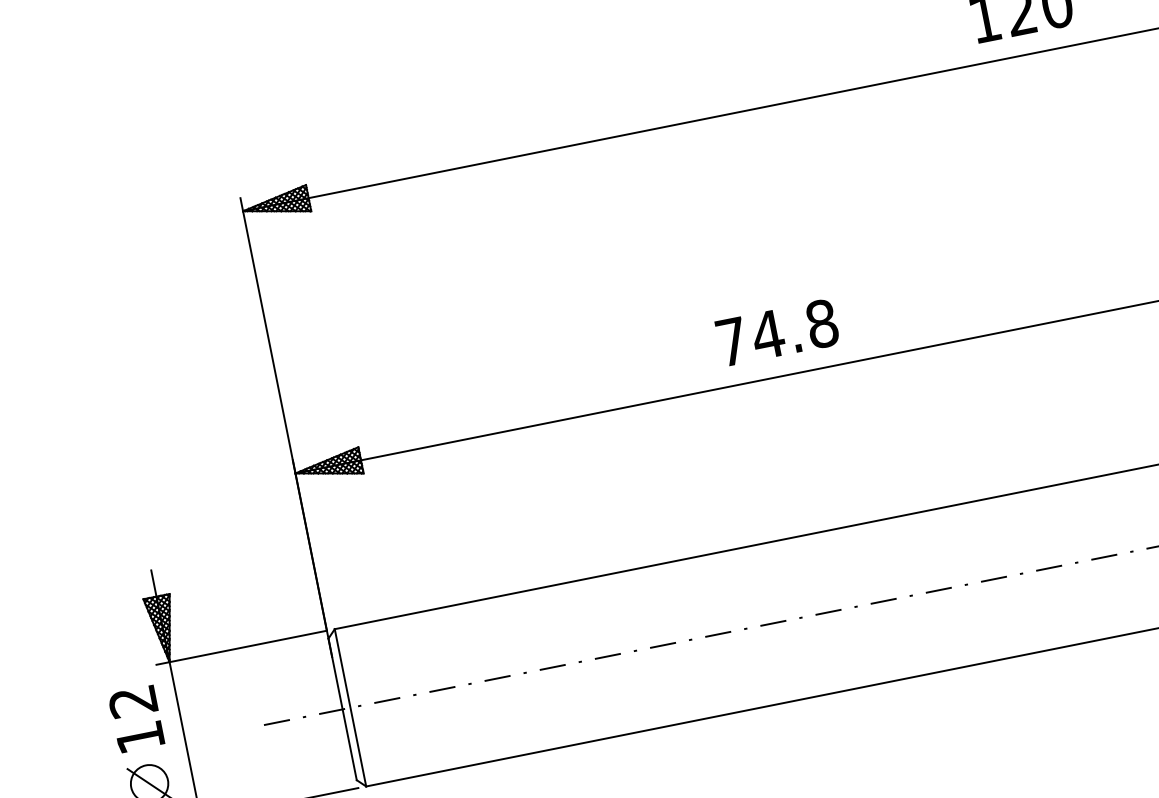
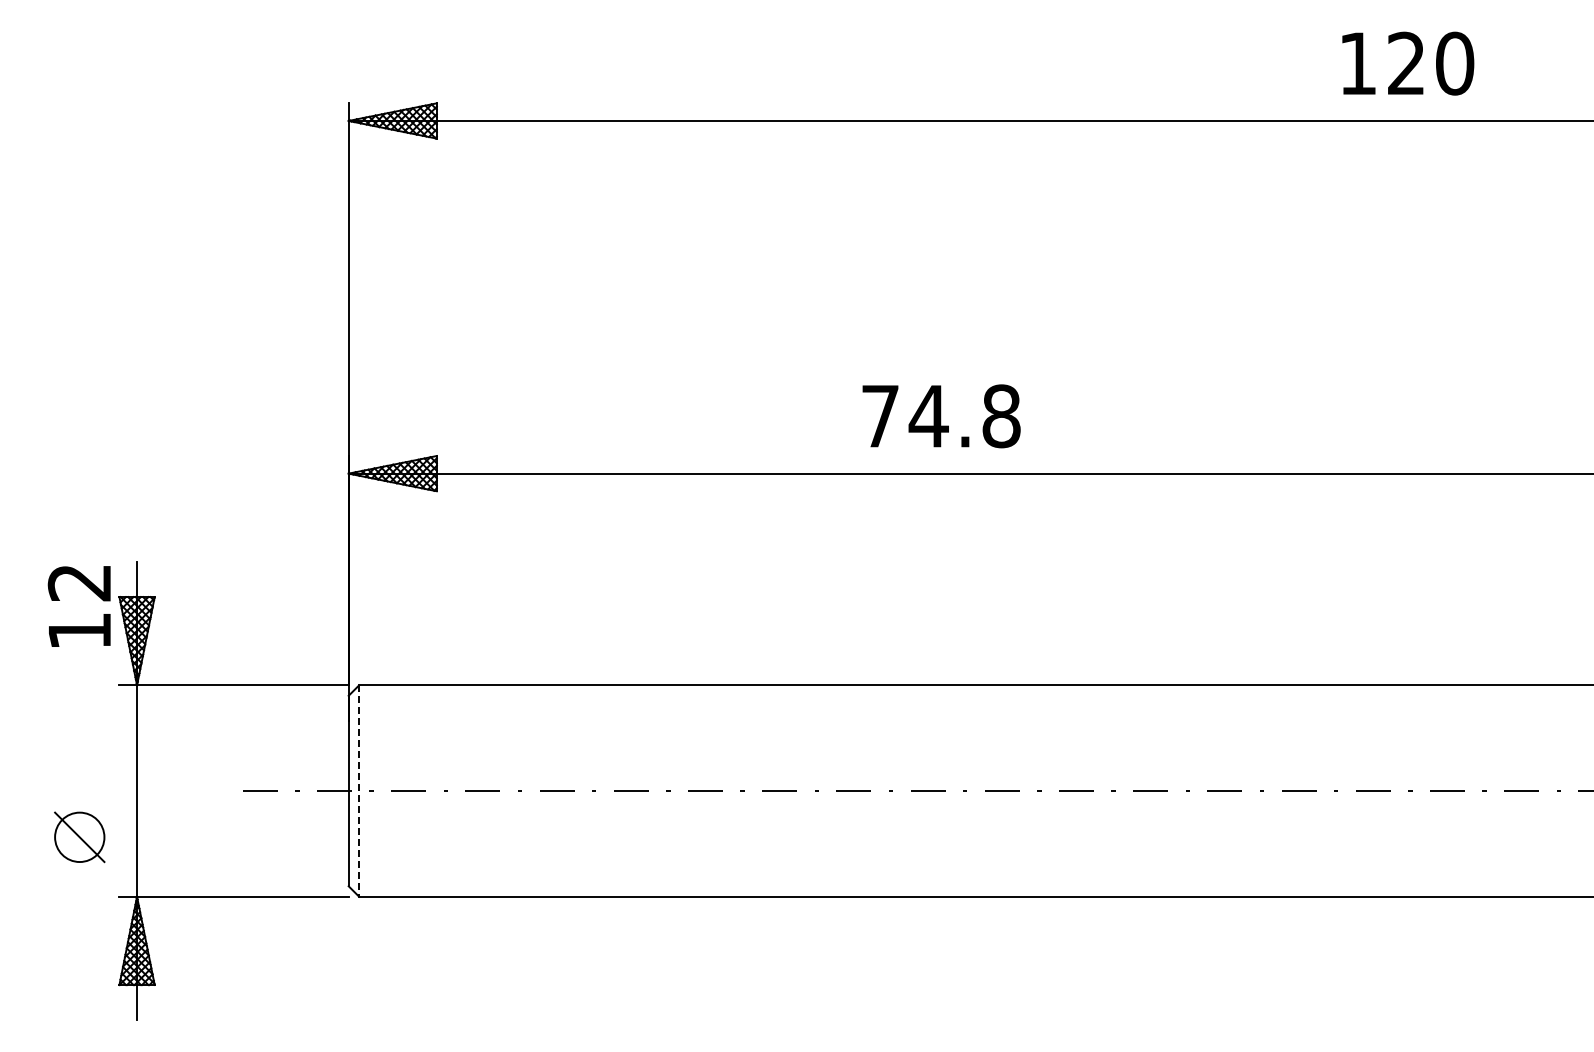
text: (777, 332) -> (941, 416), moved
line: (350, 708) -> (359, 791), solid -> dashed
text: (135, 719) -> (78, 606), moved

